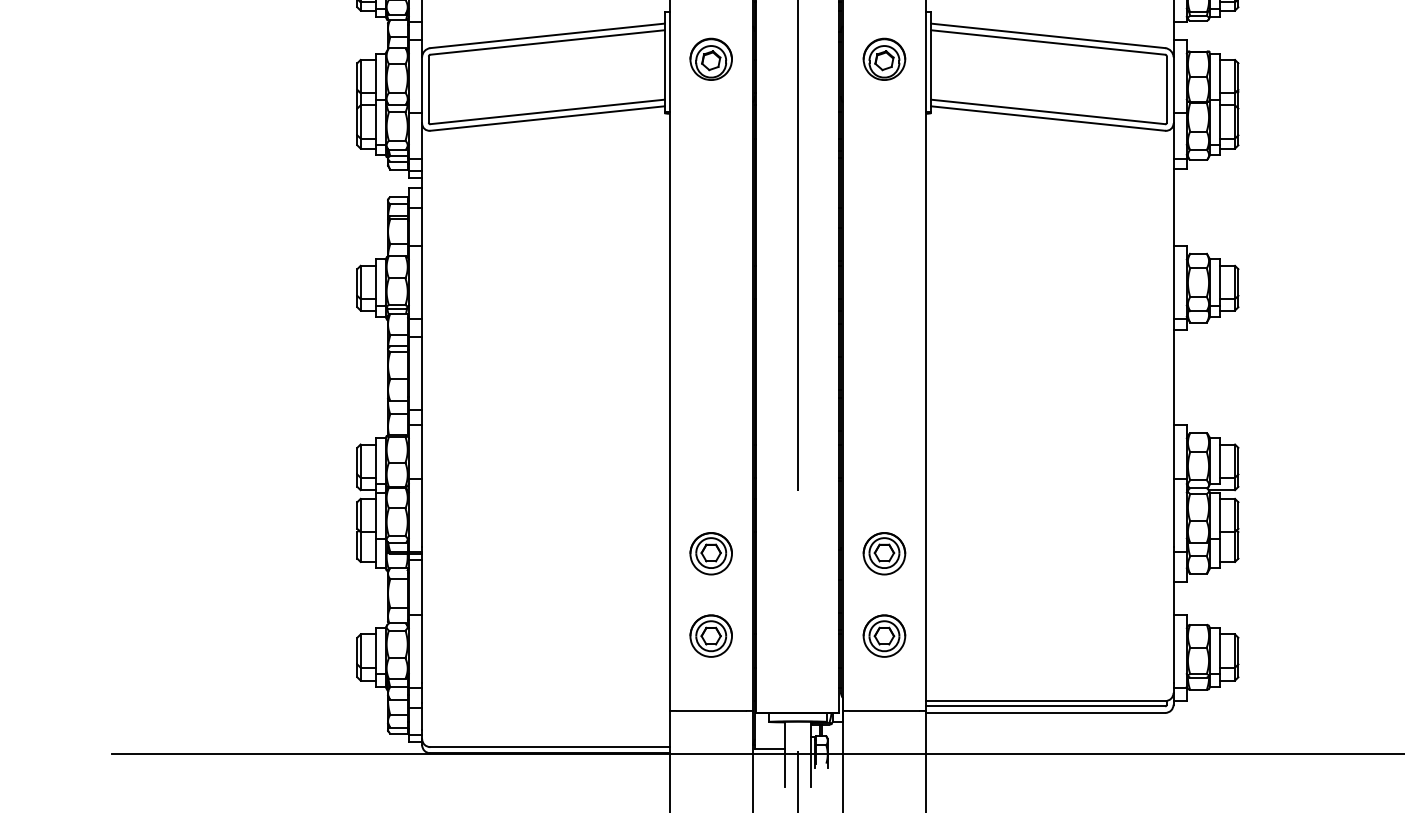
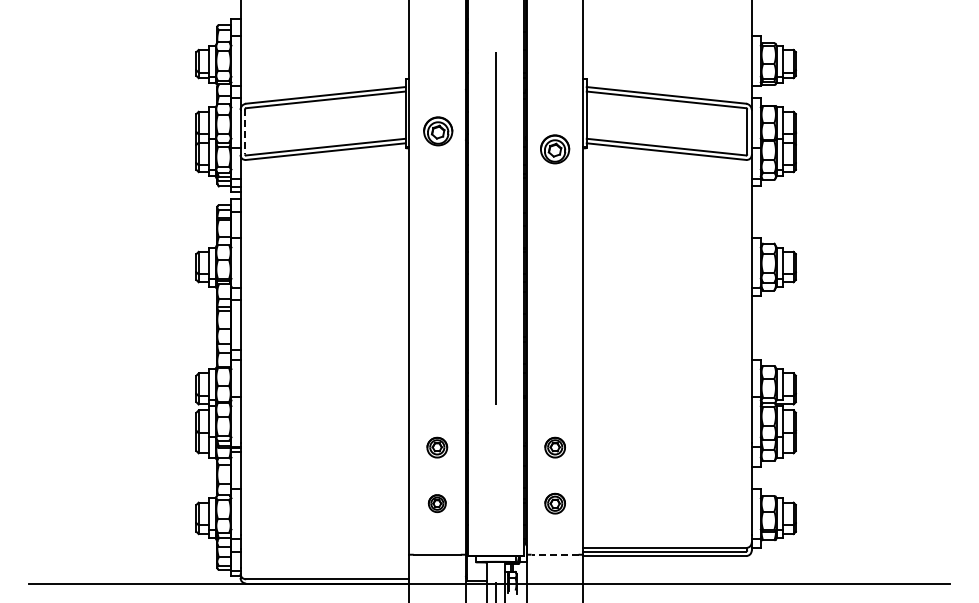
part: (711, 59) -> (438, 131), moved
part: (885, 59) -> (555, 149), moved
line: (429, 90) -> (245, 132), solid -> dashed
part: (711, 553) -> (437, 447), size x0.7
part: (885, 553) -> (555, 447), size x0.7
part: (711, 635) -> (437, 503), size x0.6
part: (885, 635) -> (555, 503), size x0.7
line: (885, 710) -> (555, 554), solid -> dashed

